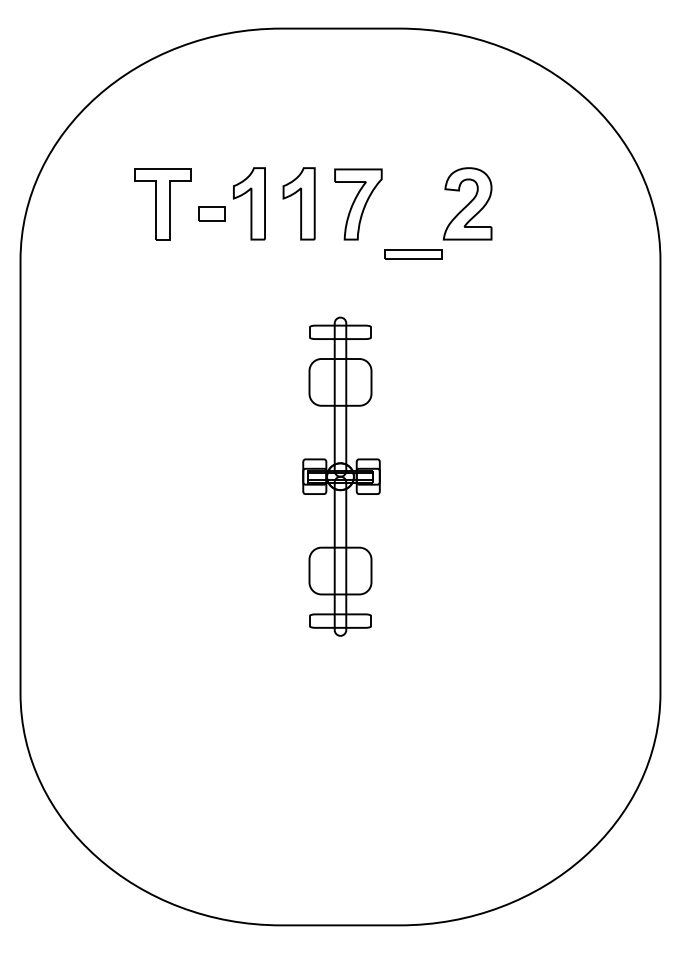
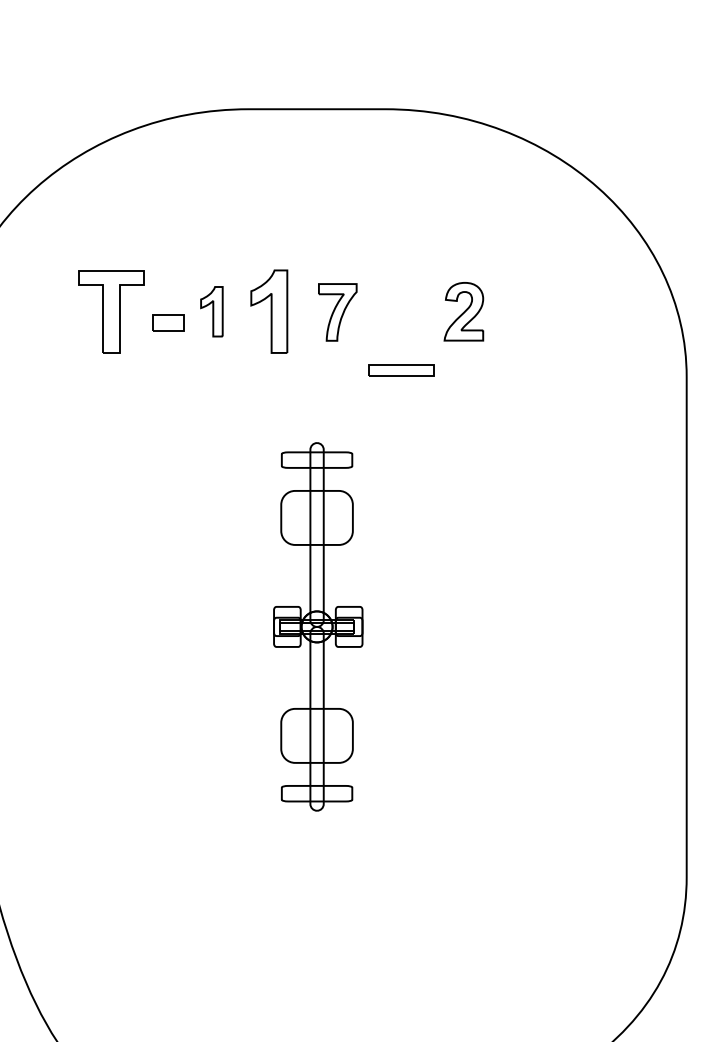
part: (249, 203) -> (211, 311), size x0.6
part: (467, 203) -> (463, 311), size x0.7
part: (358, 204) -> (337, 312), size x0.7

